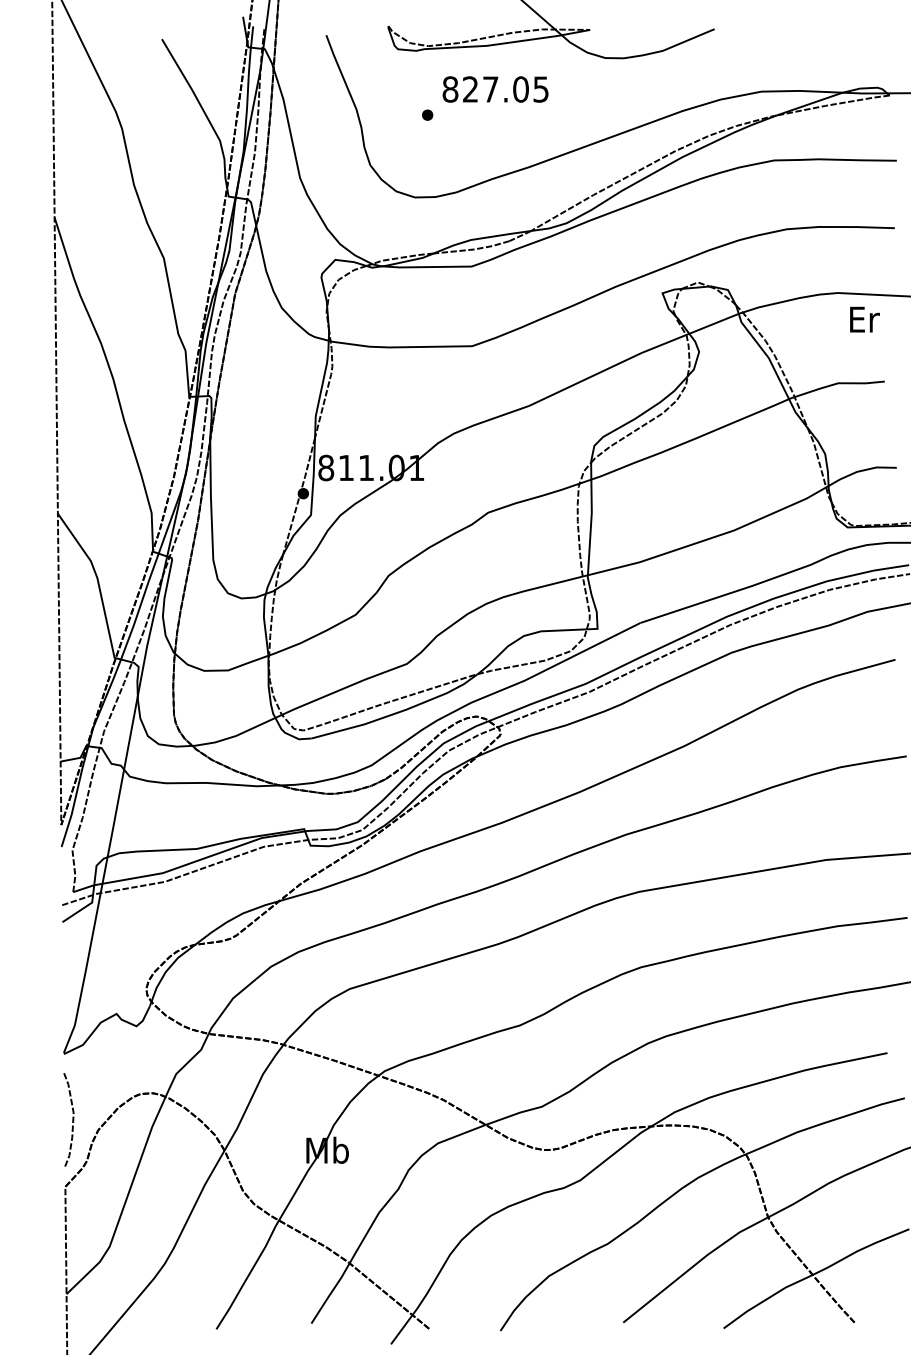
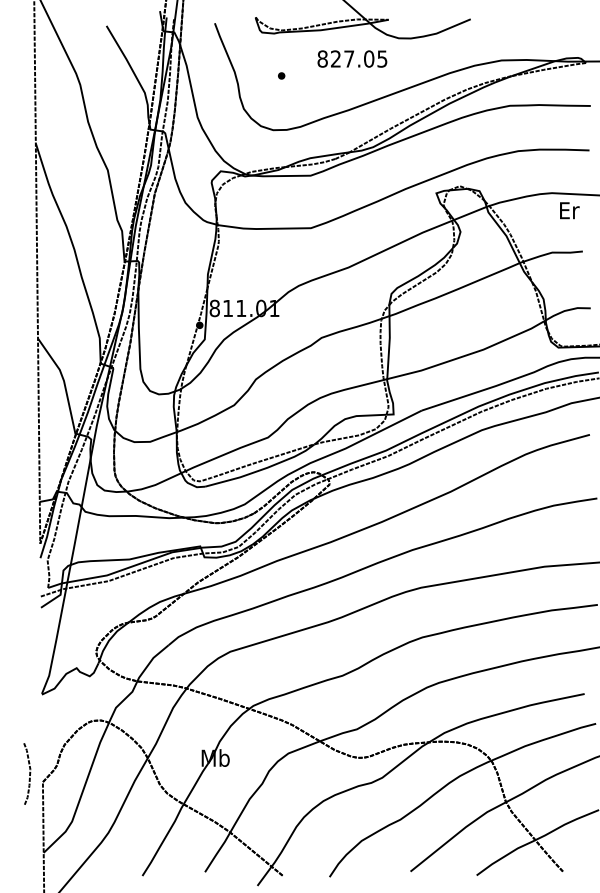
text: (495, 88) -> (352, 58), moved
curve: (72, 1119) -> (29, 773), moved

